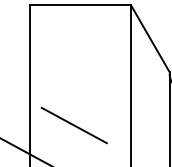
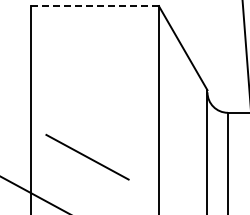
line: (80, 5) -> (95, 6), solid -> dashed

